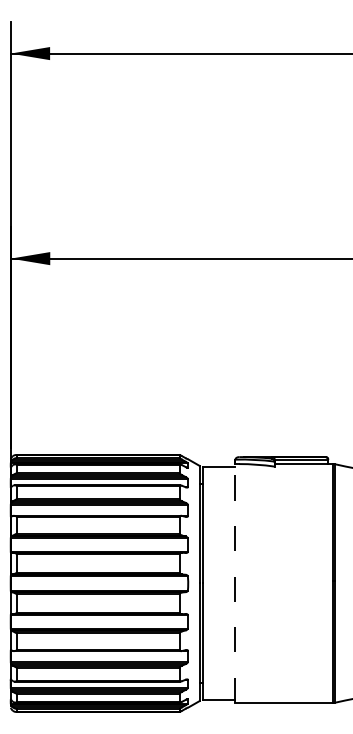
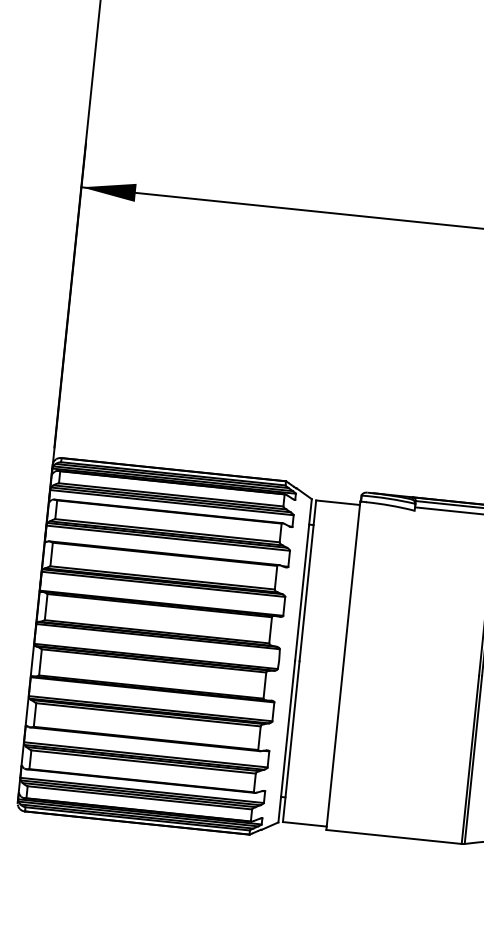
line: (234, 582) -> (343, 664), dashed -> solid

